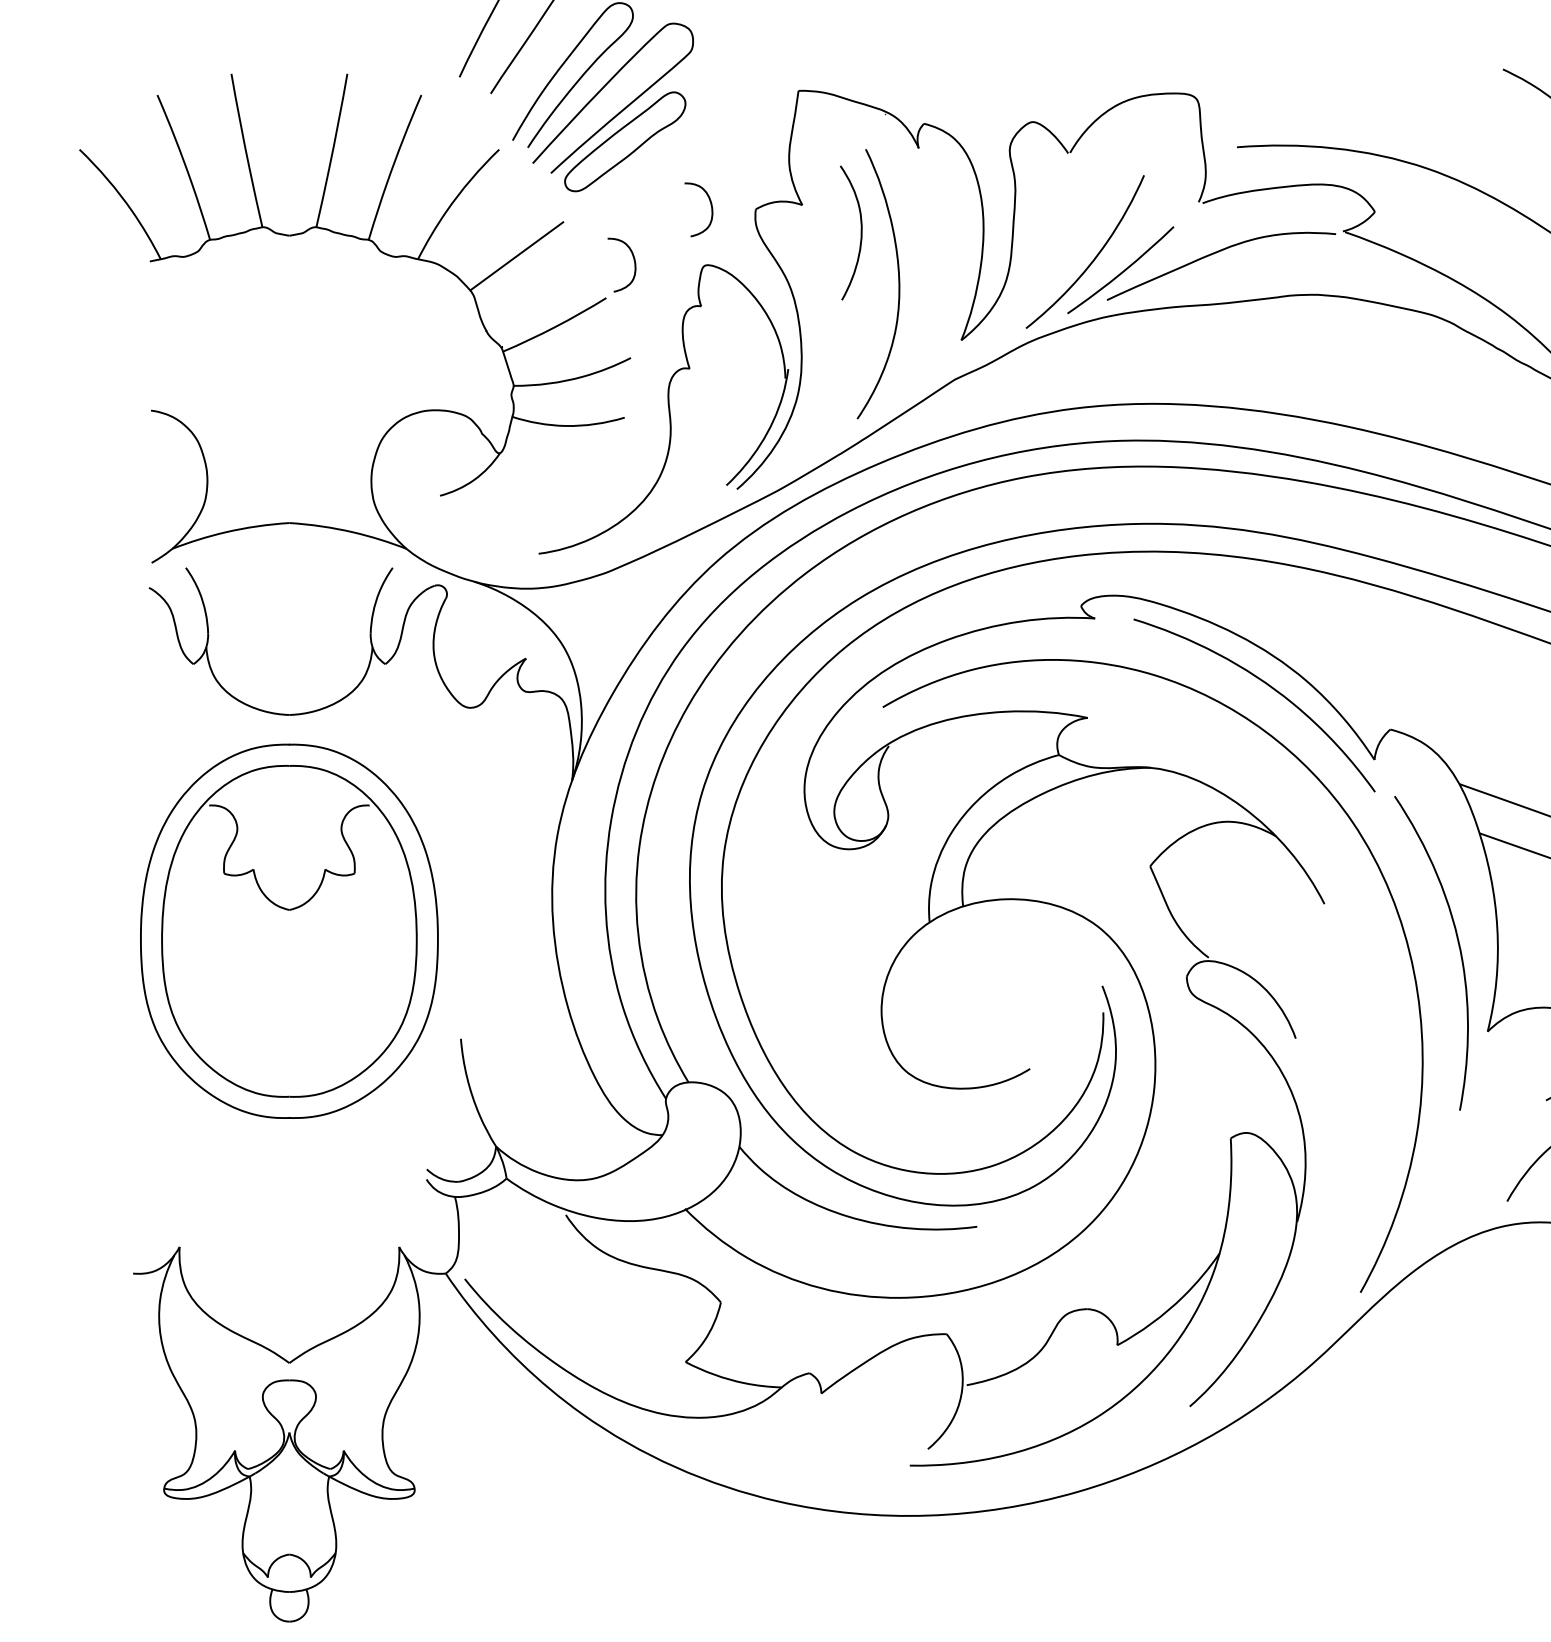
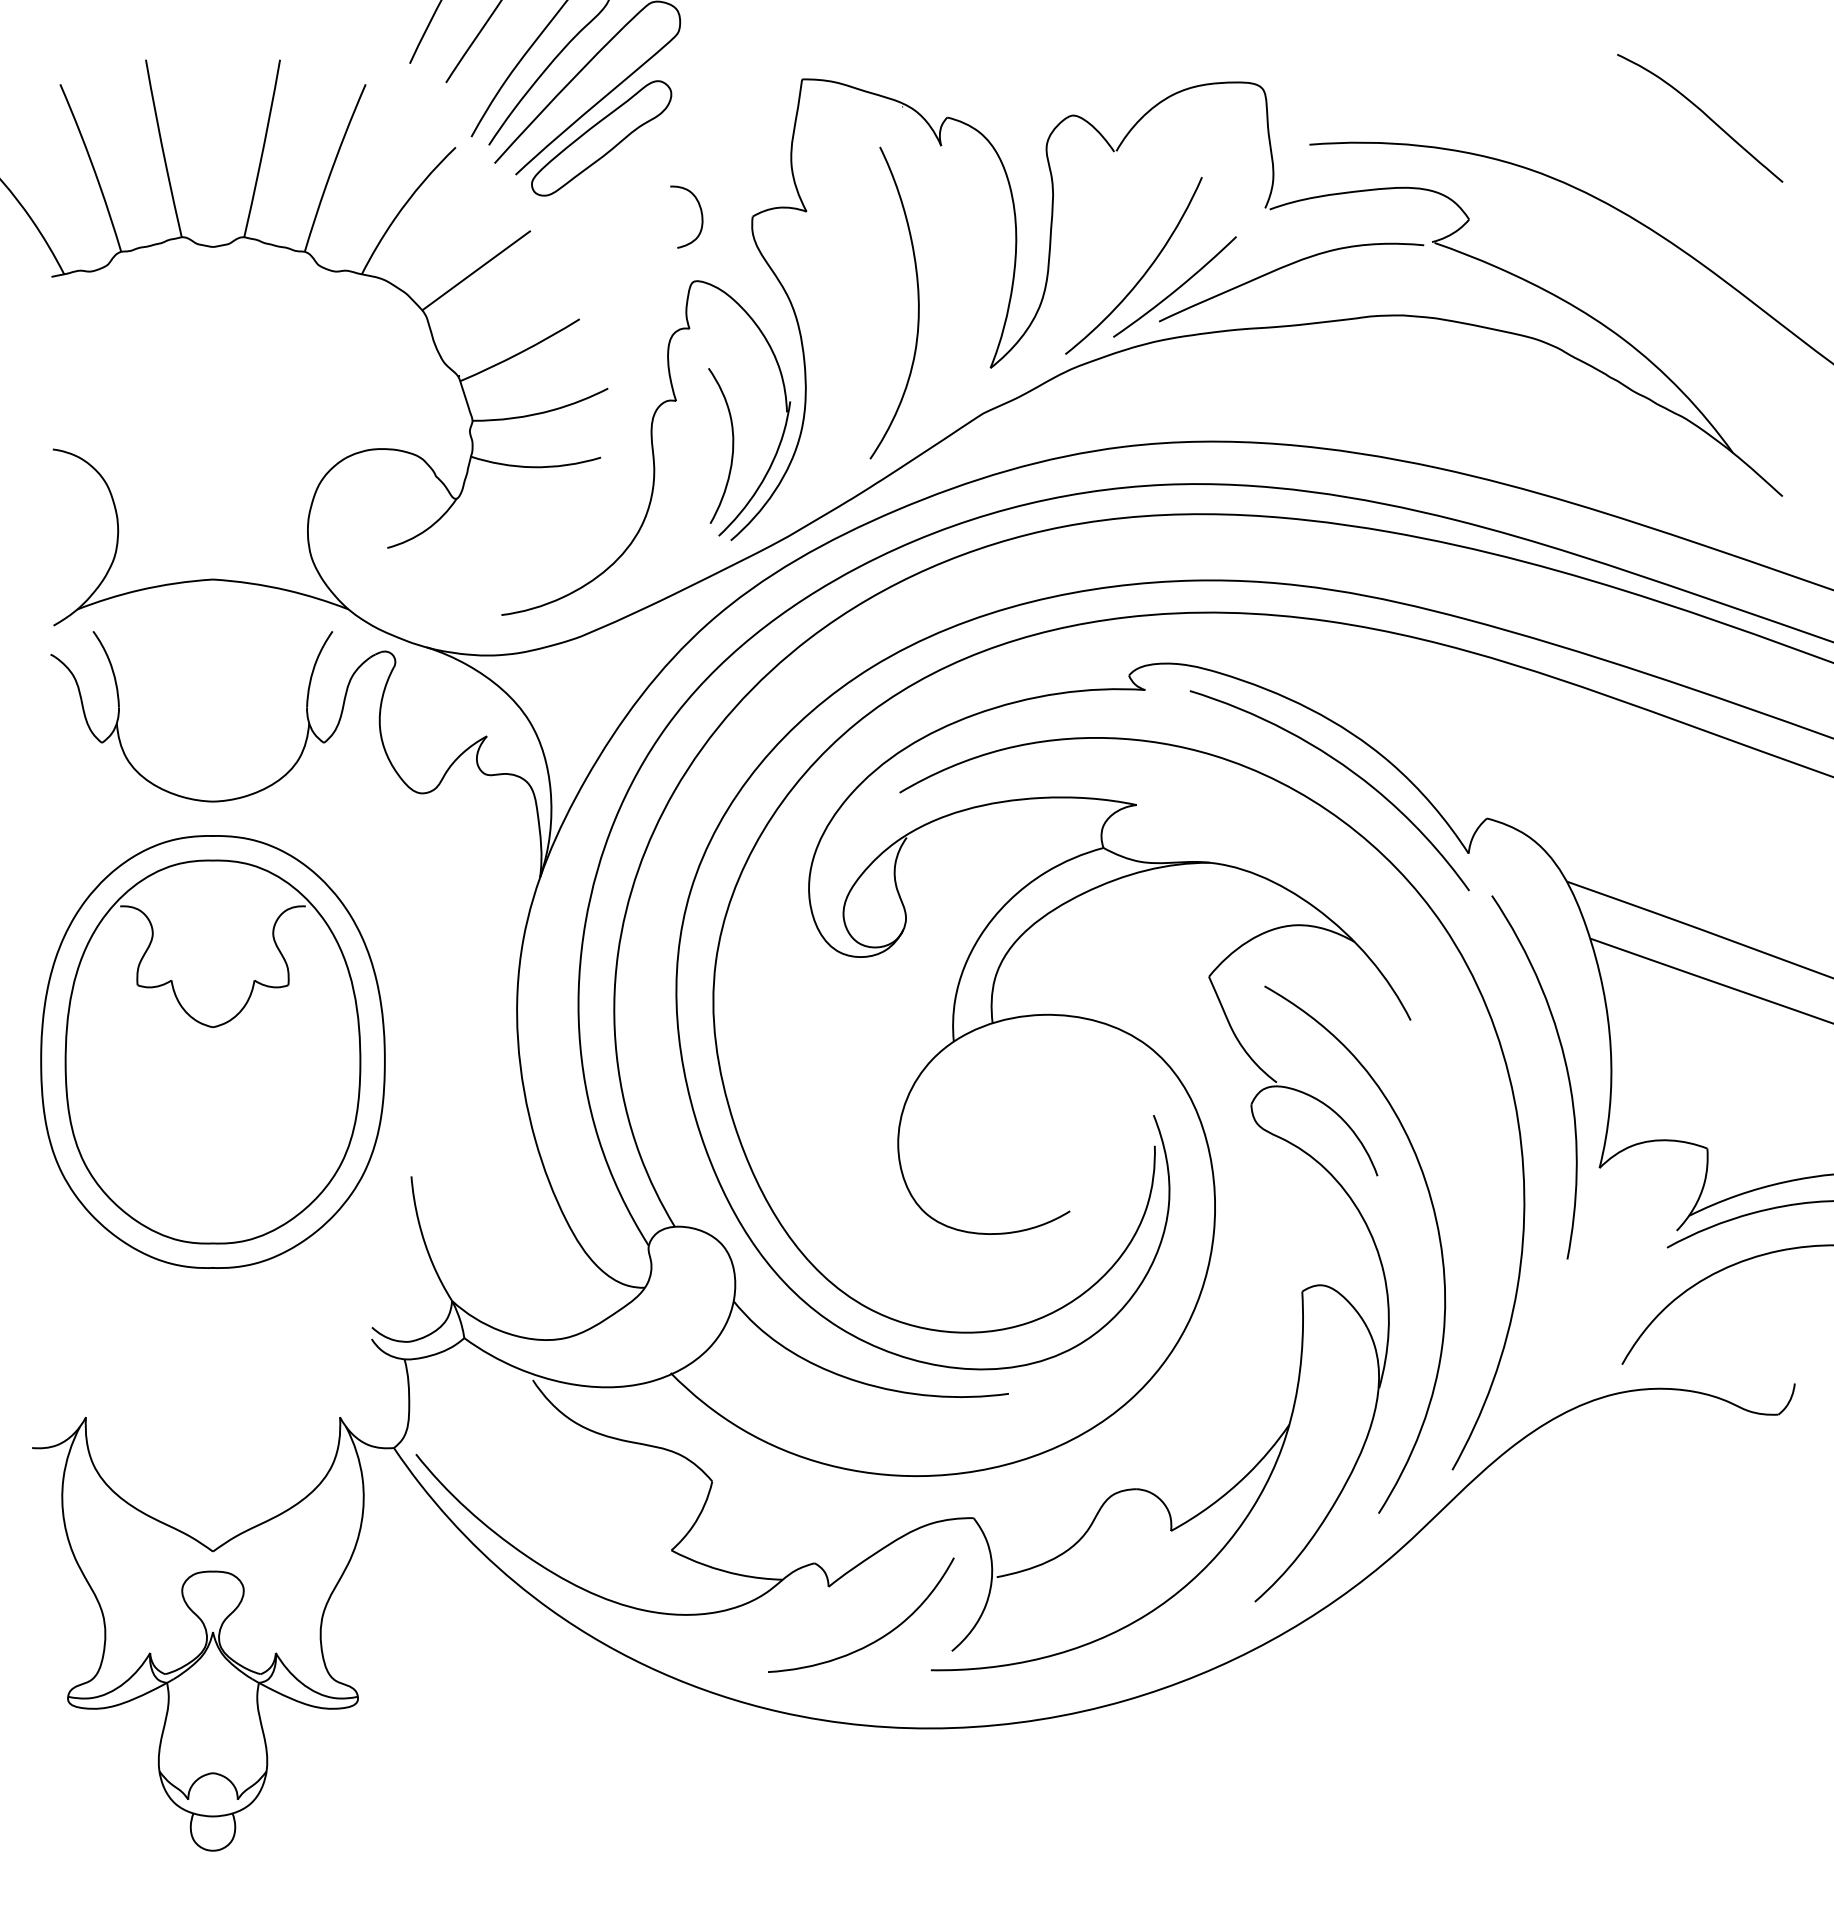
curve: (861, 232) -> (732, 445), moved
curve: (633, 261) -> (611, 276), removed
curve: (1348, 1092) -> (1438, 1238), added
curve: (862, 1439) -> (876, 1639), added

